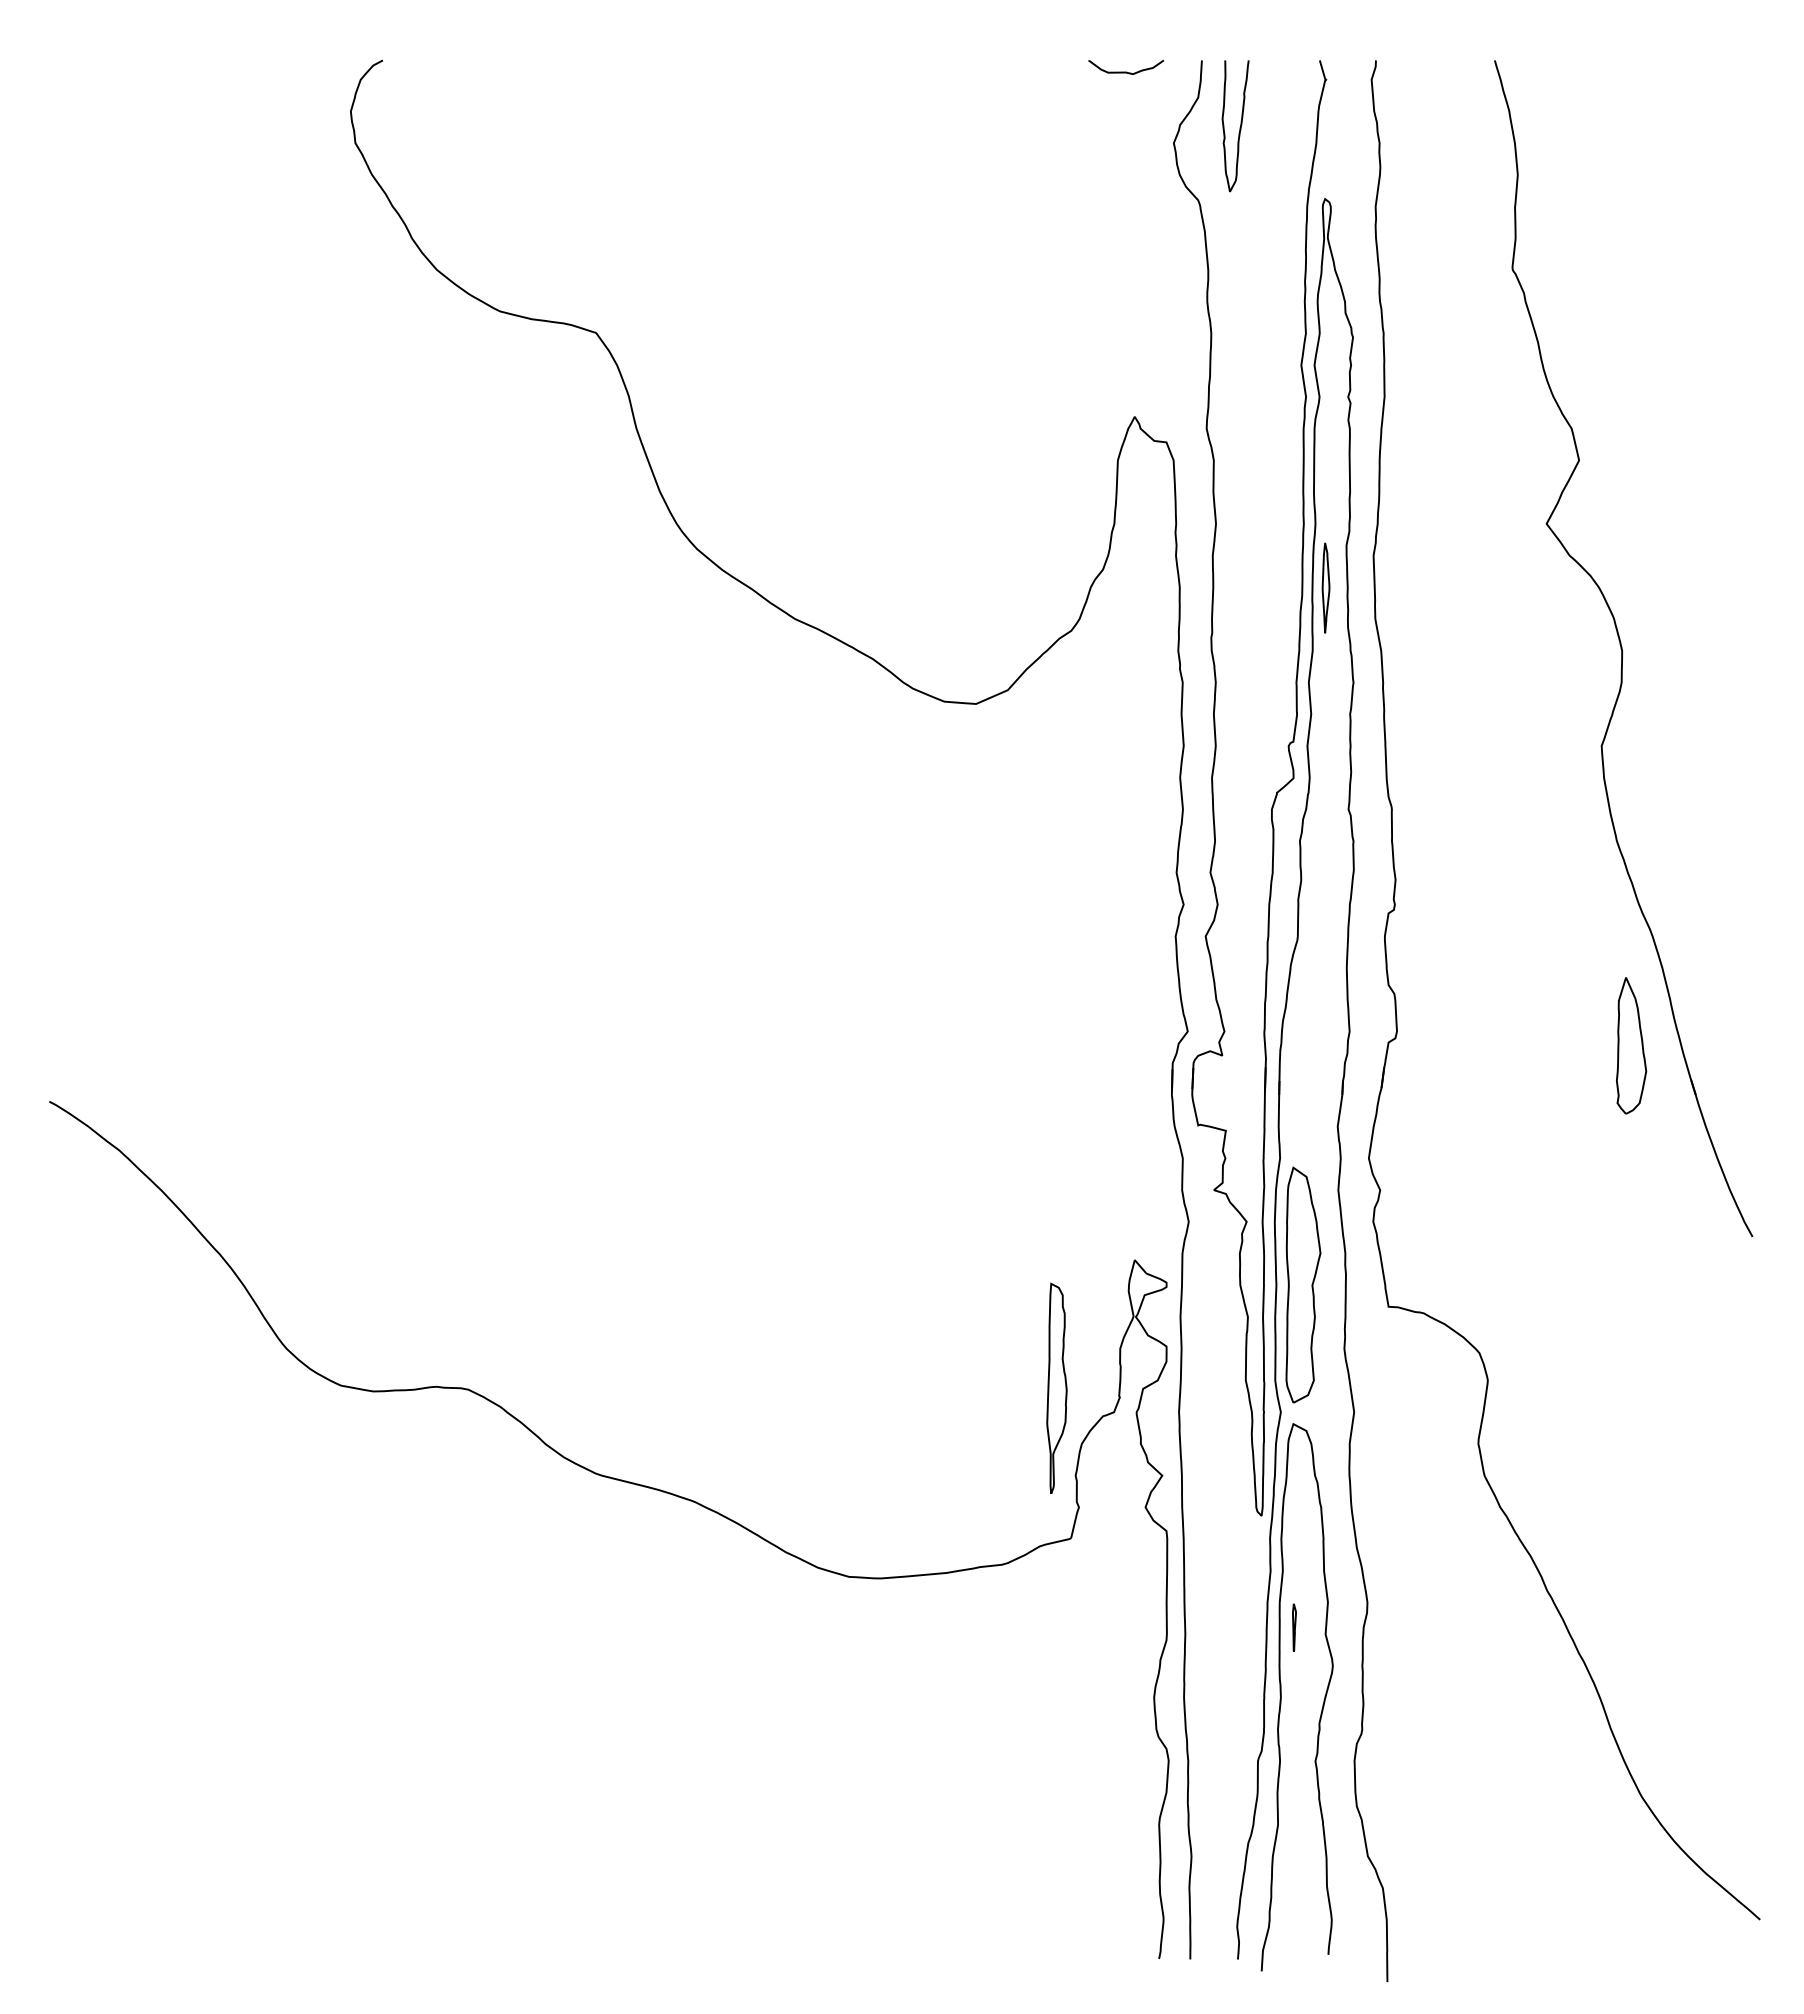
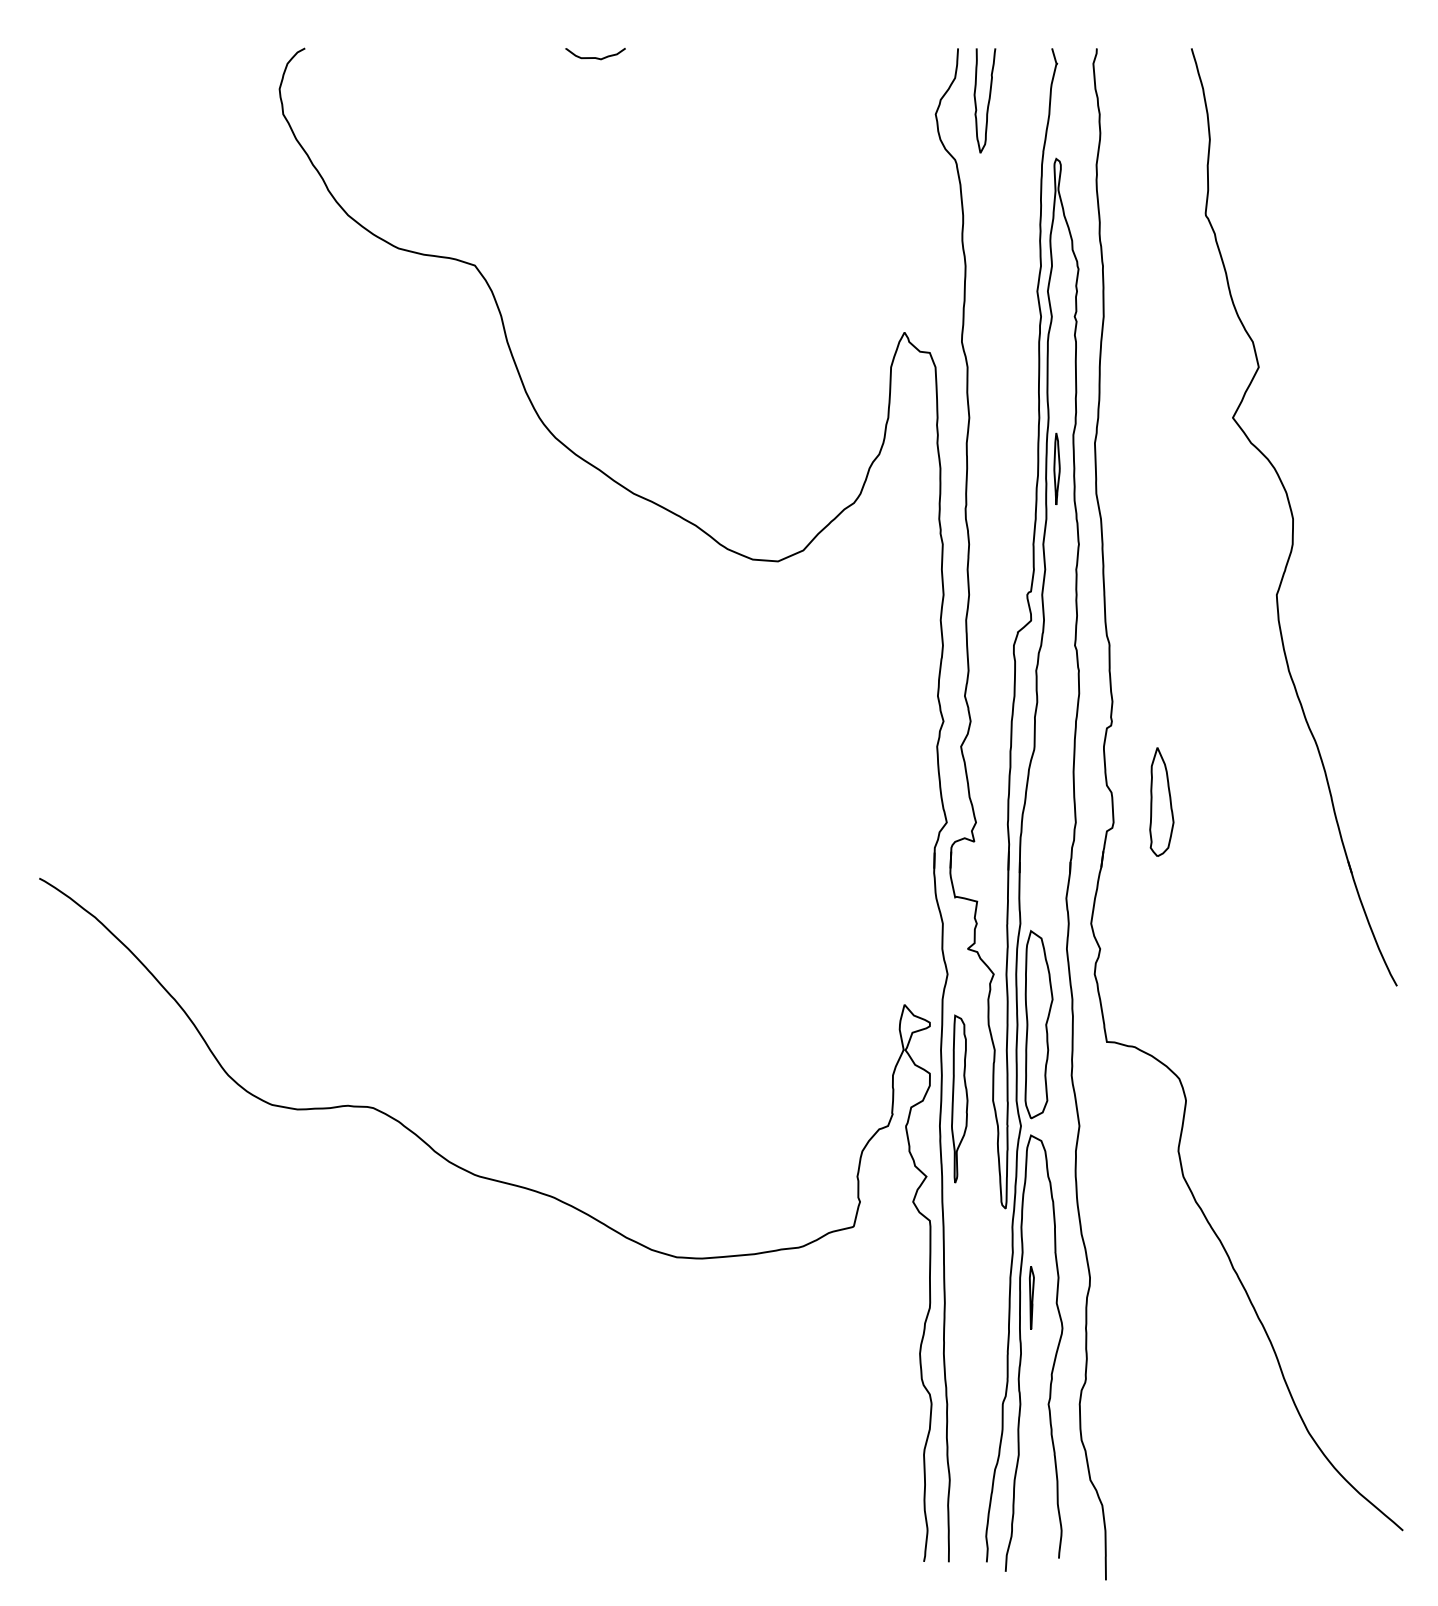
curve: (1126, 71) -> (595, 57), moved
part: (1631, 1045) -> (1161, 801), moved
part: (1056, 1387) -> (959, 1098), moved
part: (1294, 1627) -> (1031, 1297), size x1.67

